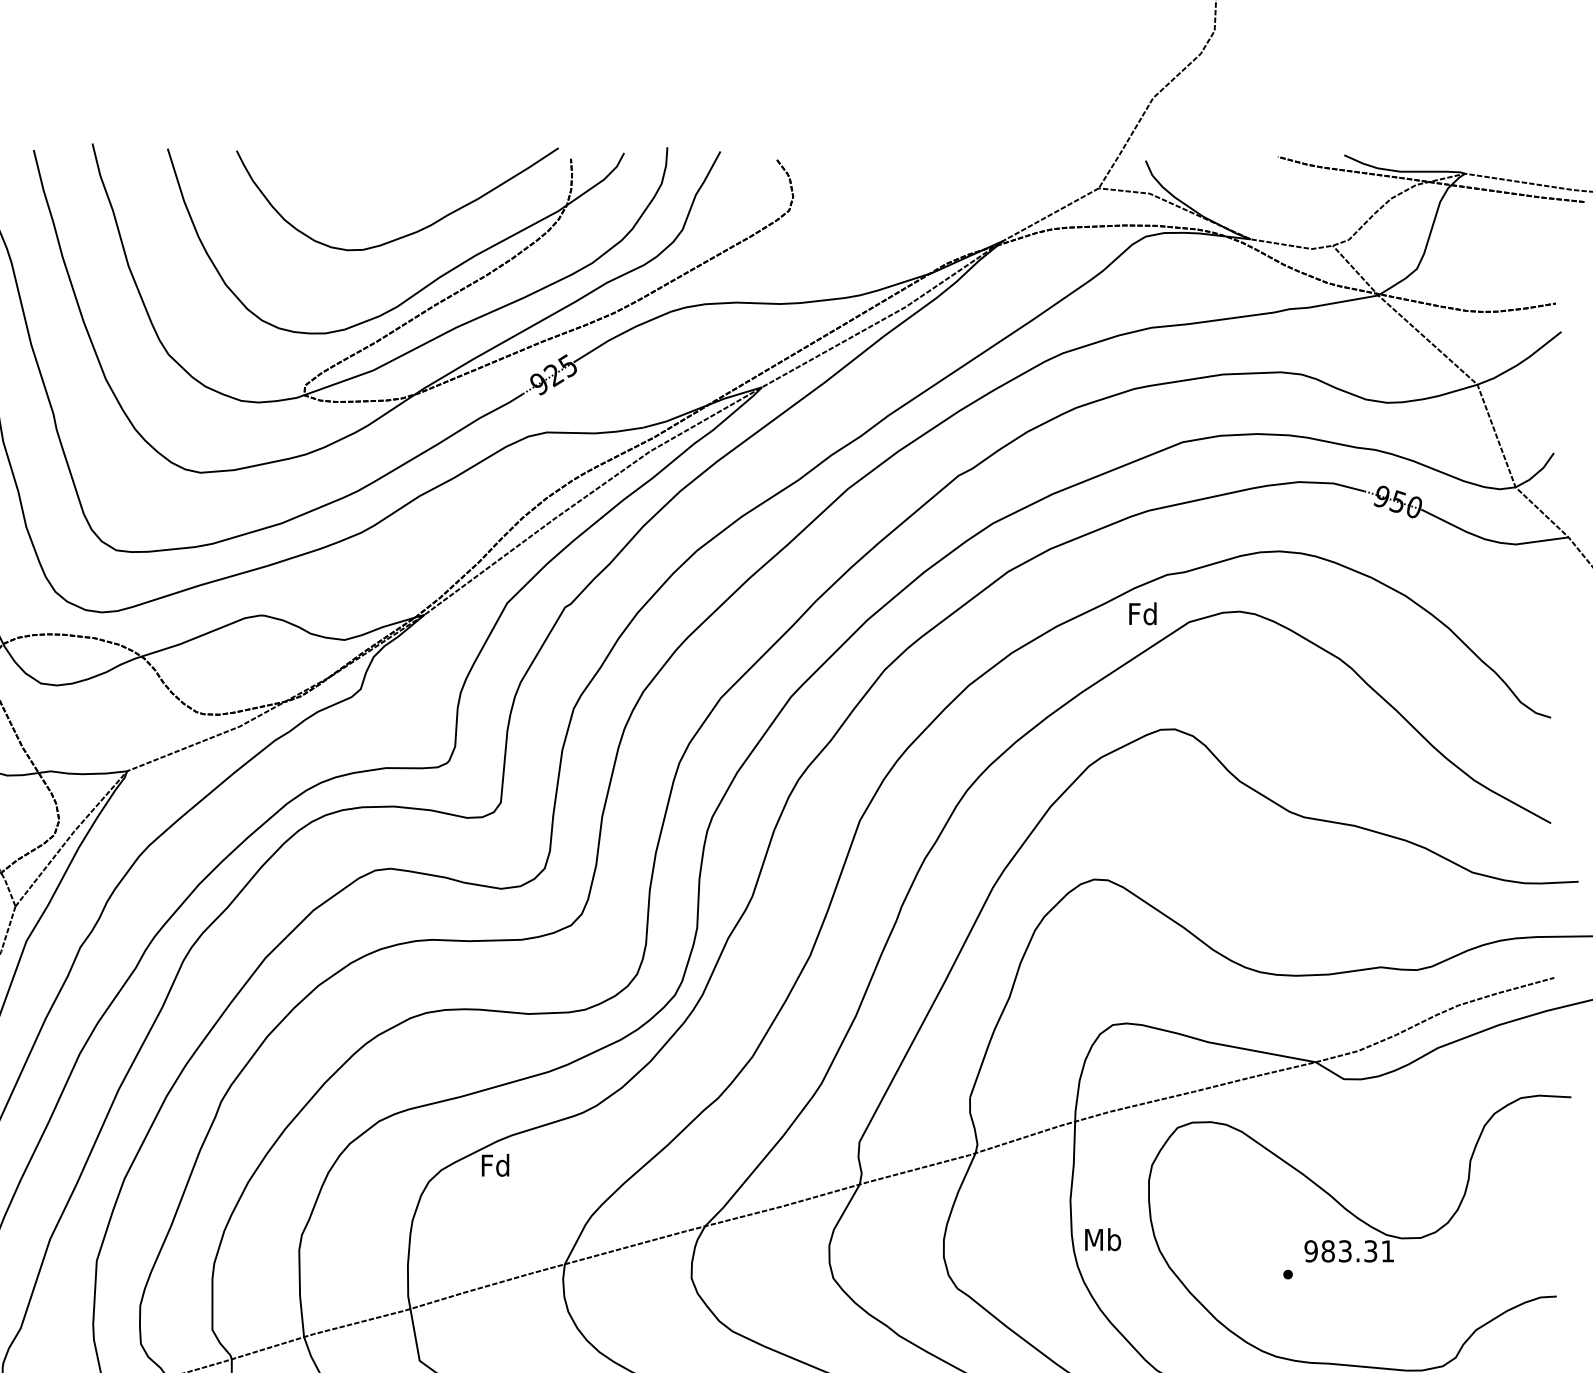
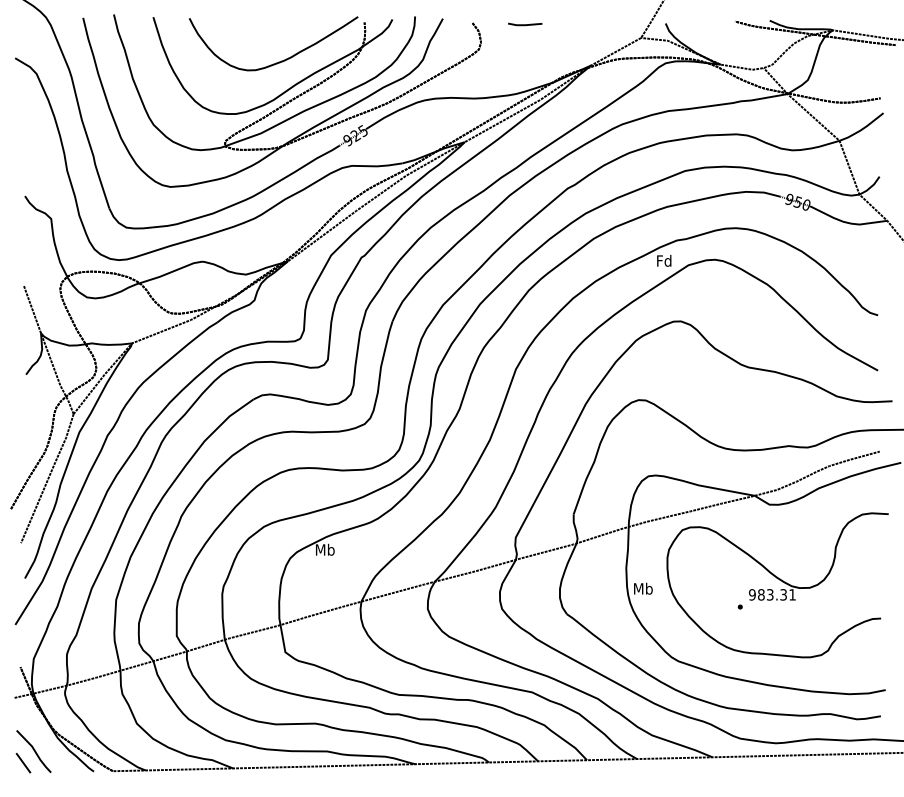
line: (878, 162) -> (525, 24), added
text: (496, 1164) -> (325, 549), Fd -> Mb

